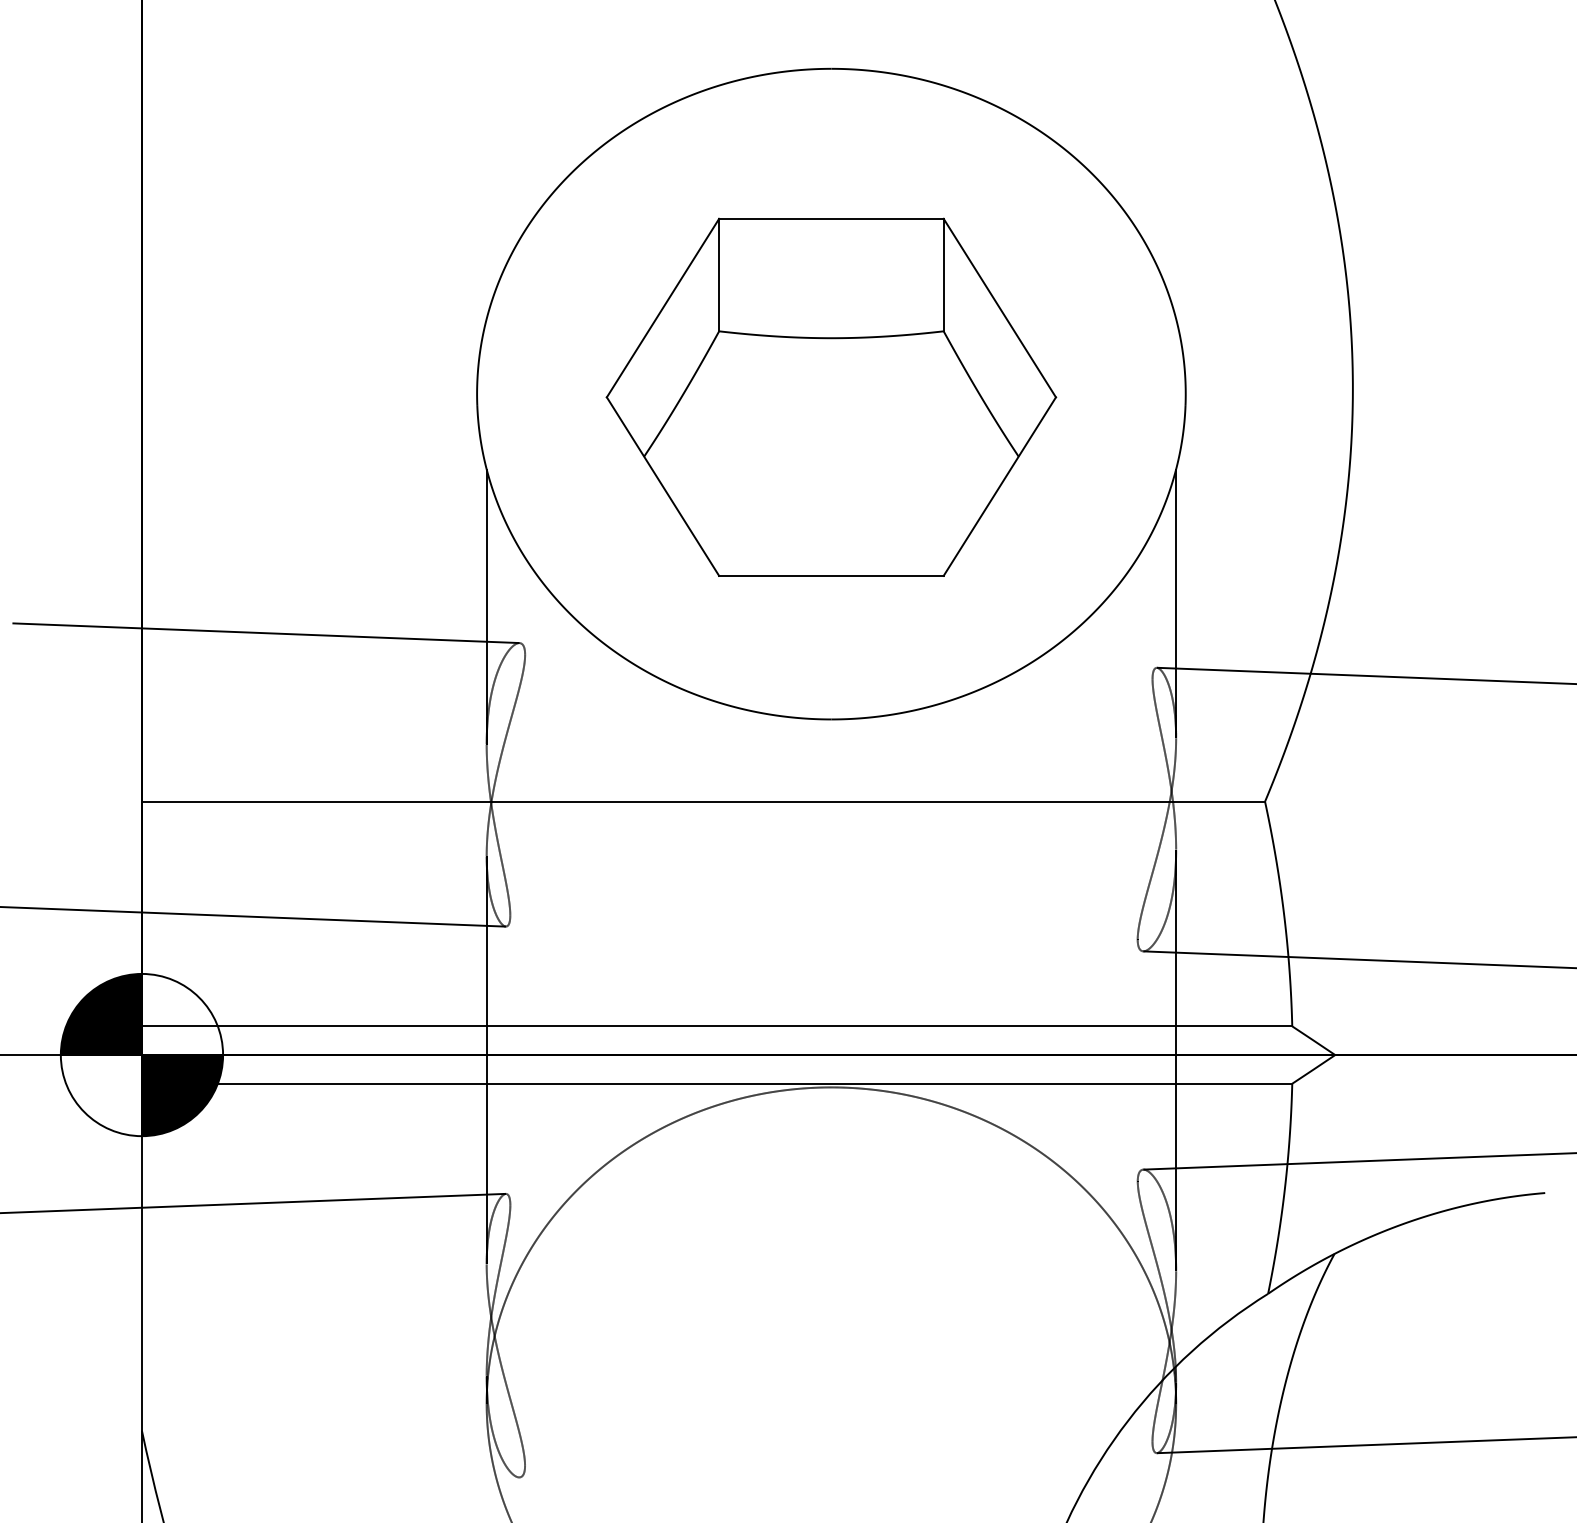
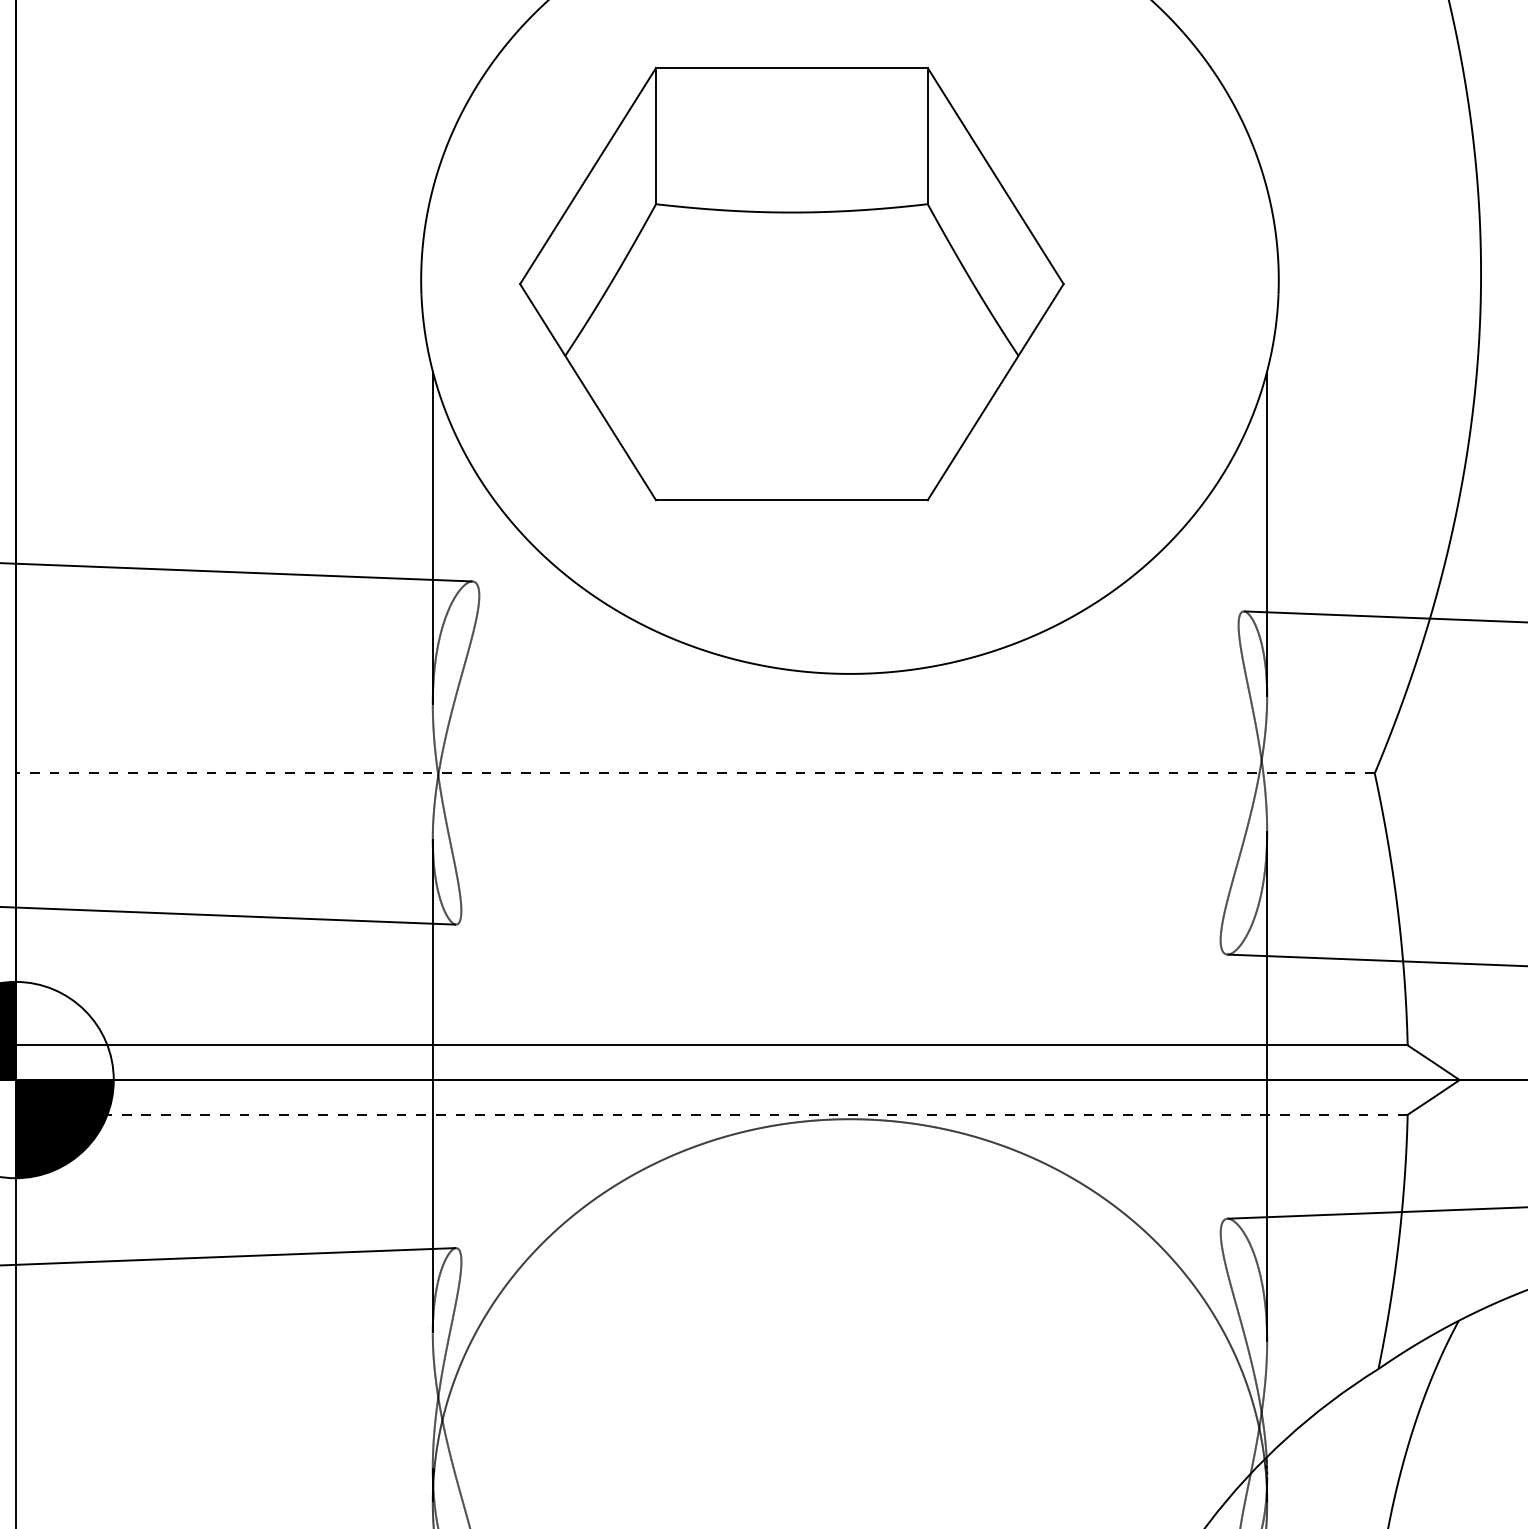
part: (831, 396) -> (791, 283), moved
line: (703, 801) -> (695, 773), solid -> dashed
line: (716, 1083) -> (710, 1114), solid -> dashed

